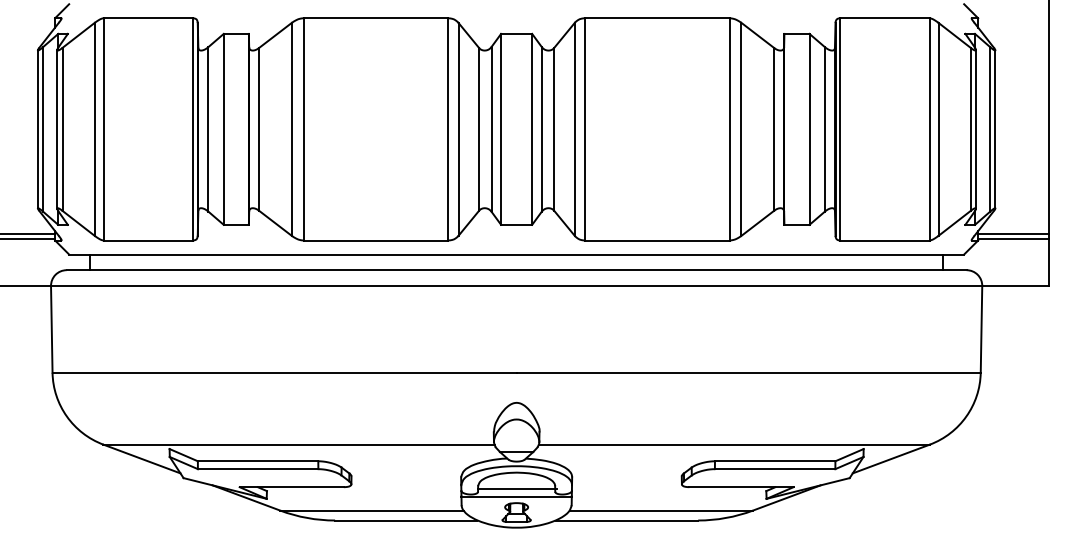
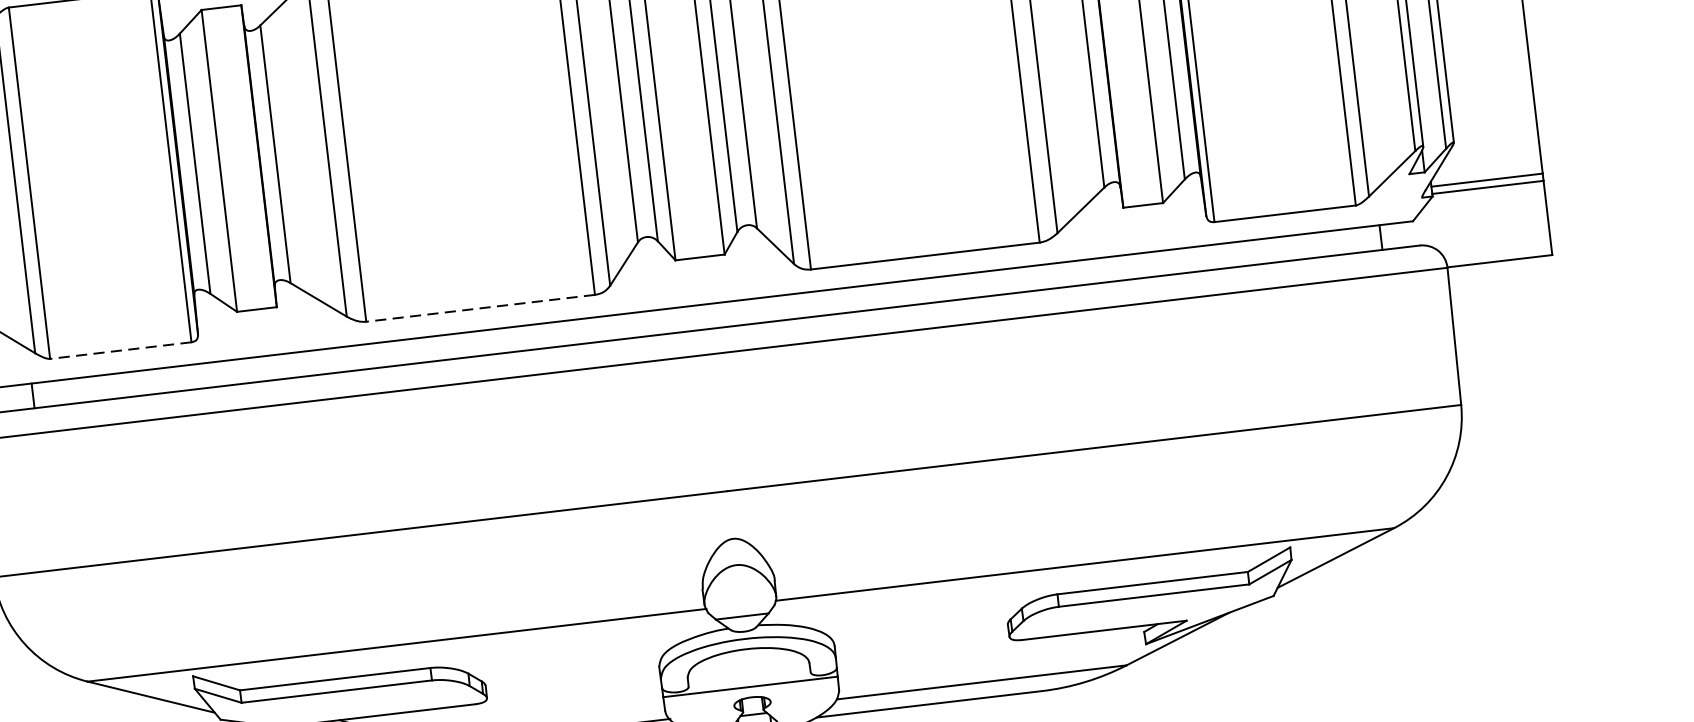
line: (148, 240) -> (121, 350), solid -> dashed
line: (375, 240) -> (479, 308), solid -> dashed
line: (517, 488) -> (750, 674), removed

